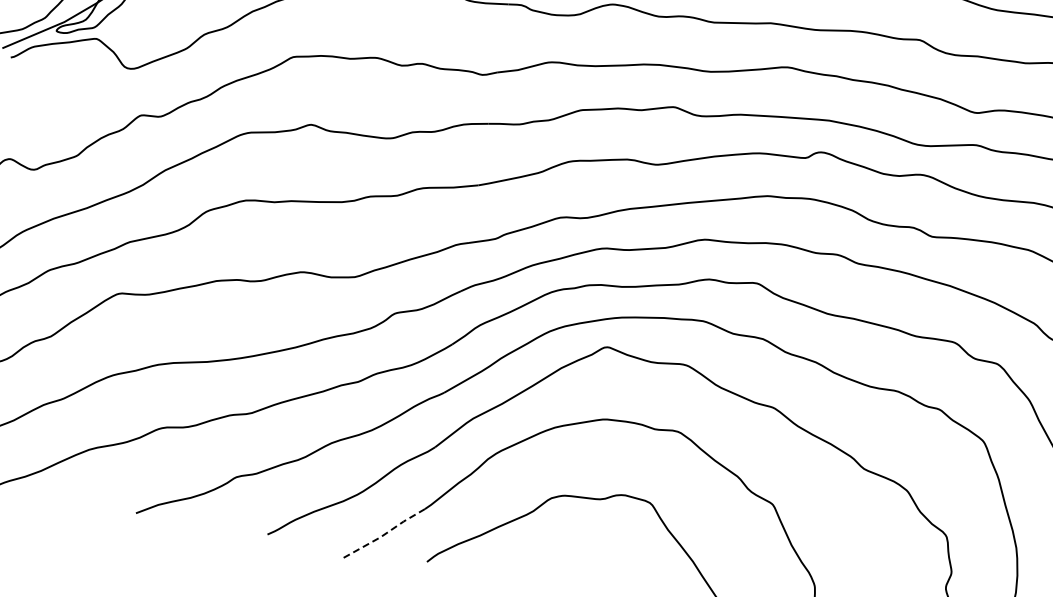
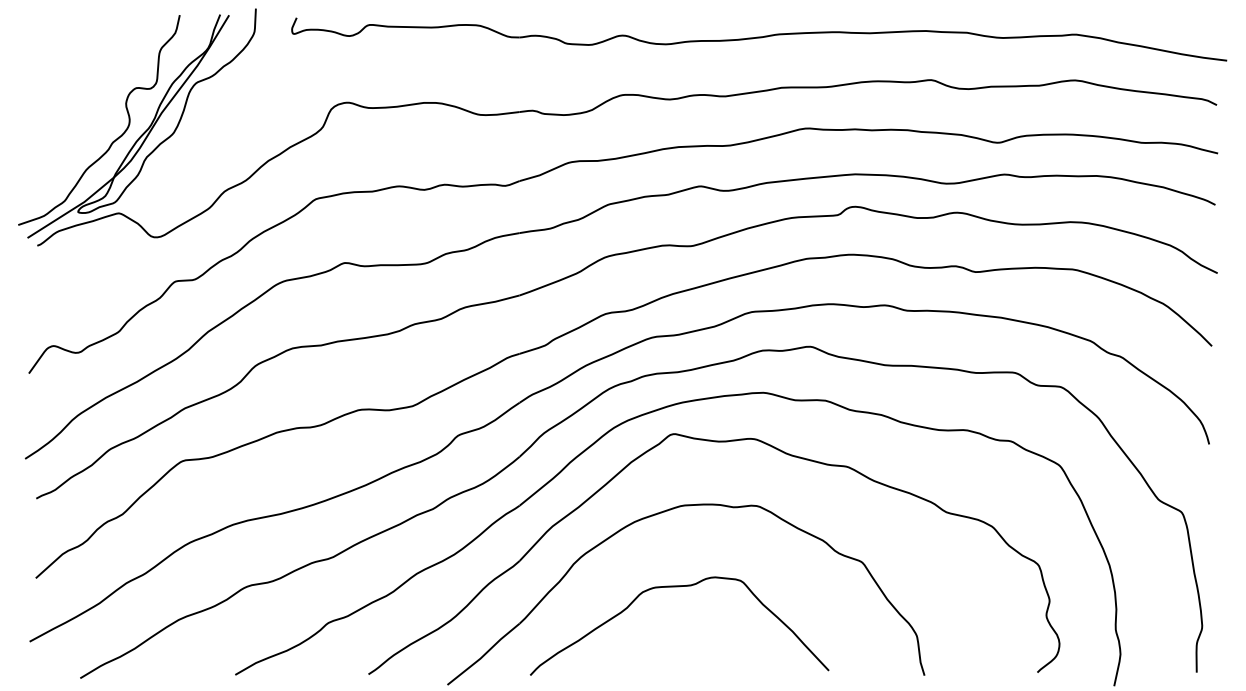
line: (385, 533) -> (484, 654), dashed -> solid

